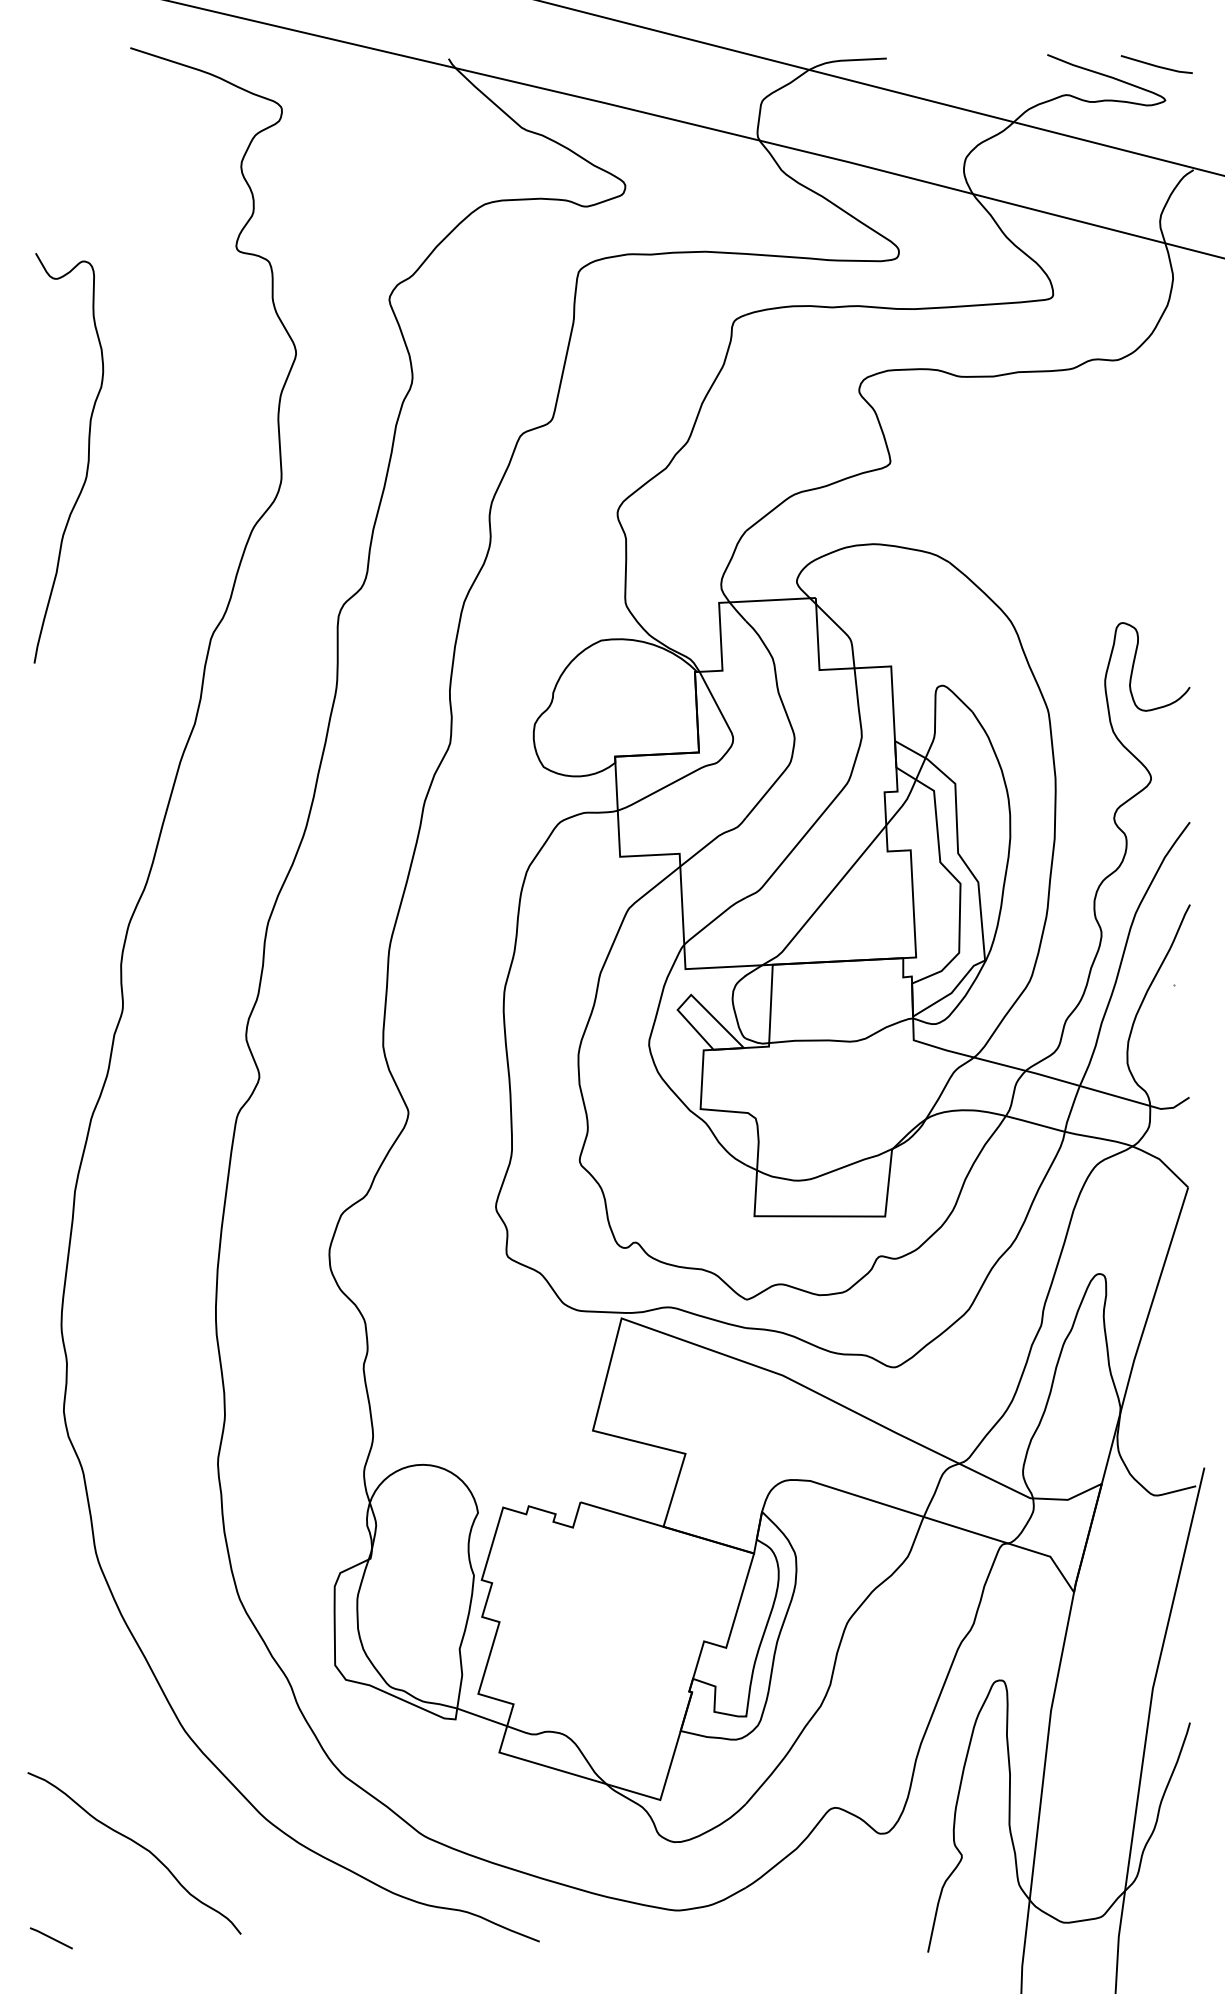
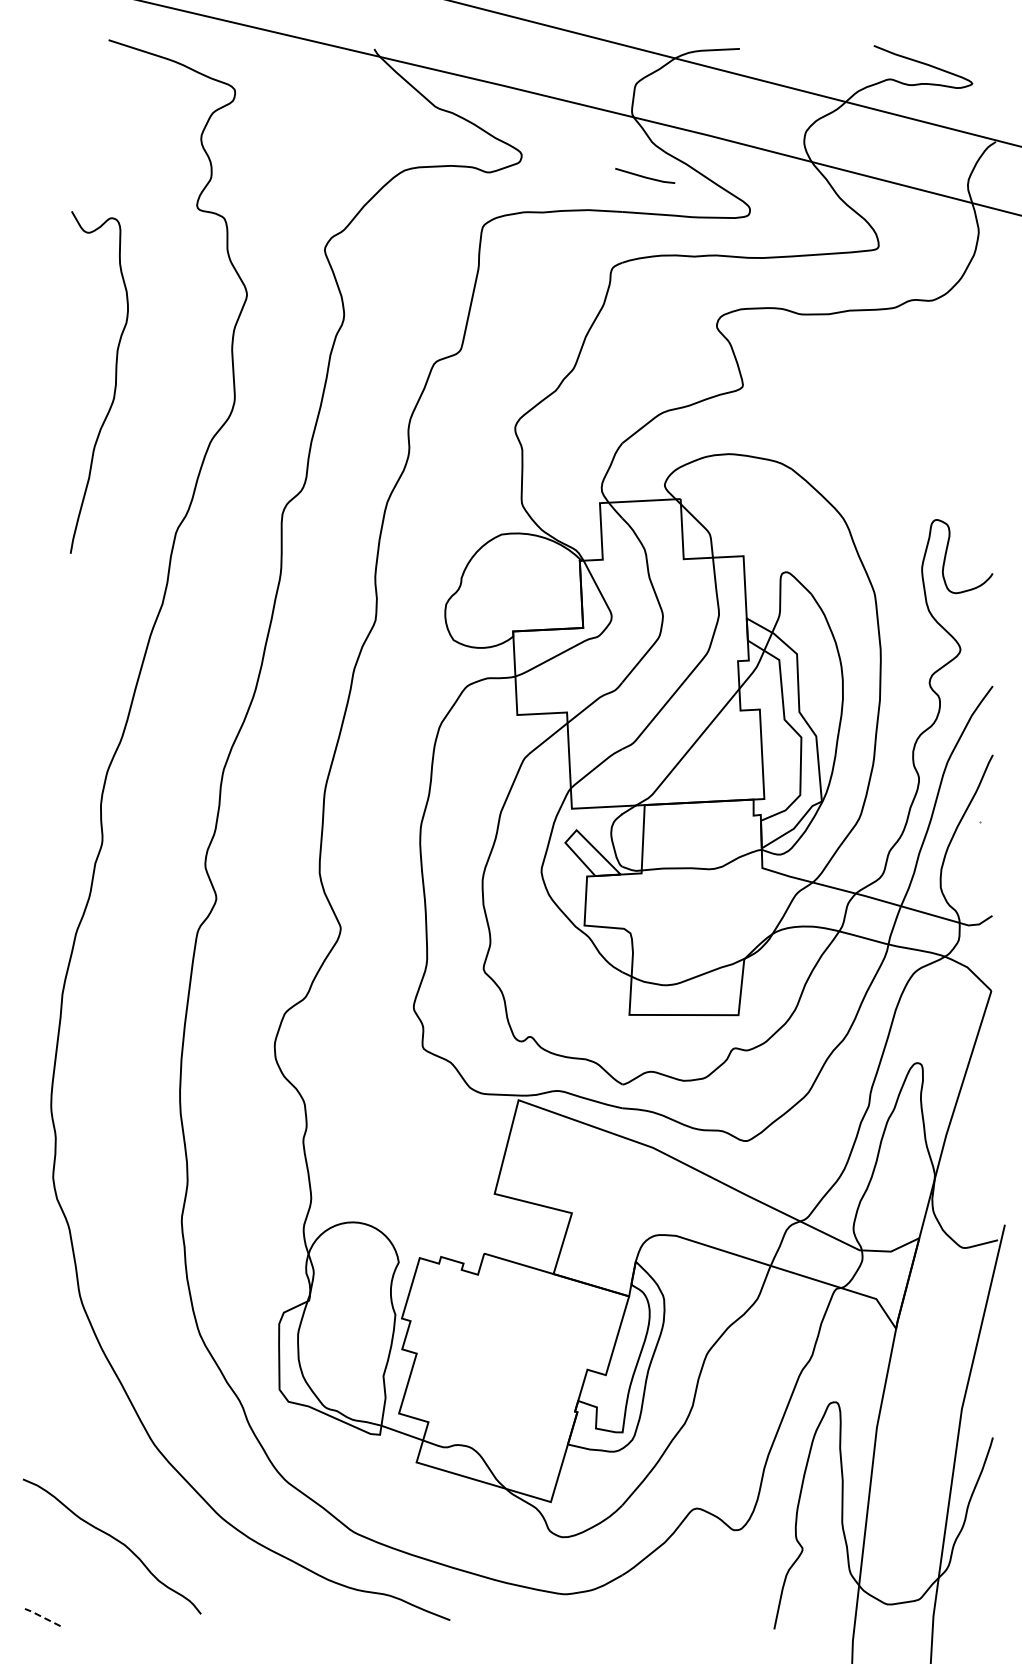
line: (1157, 65) -> (645, 176), moved
curve: (87, 461) -> (114, 385), moved
line: (51, 1938) -> (42, 1617), solid -> dashed

